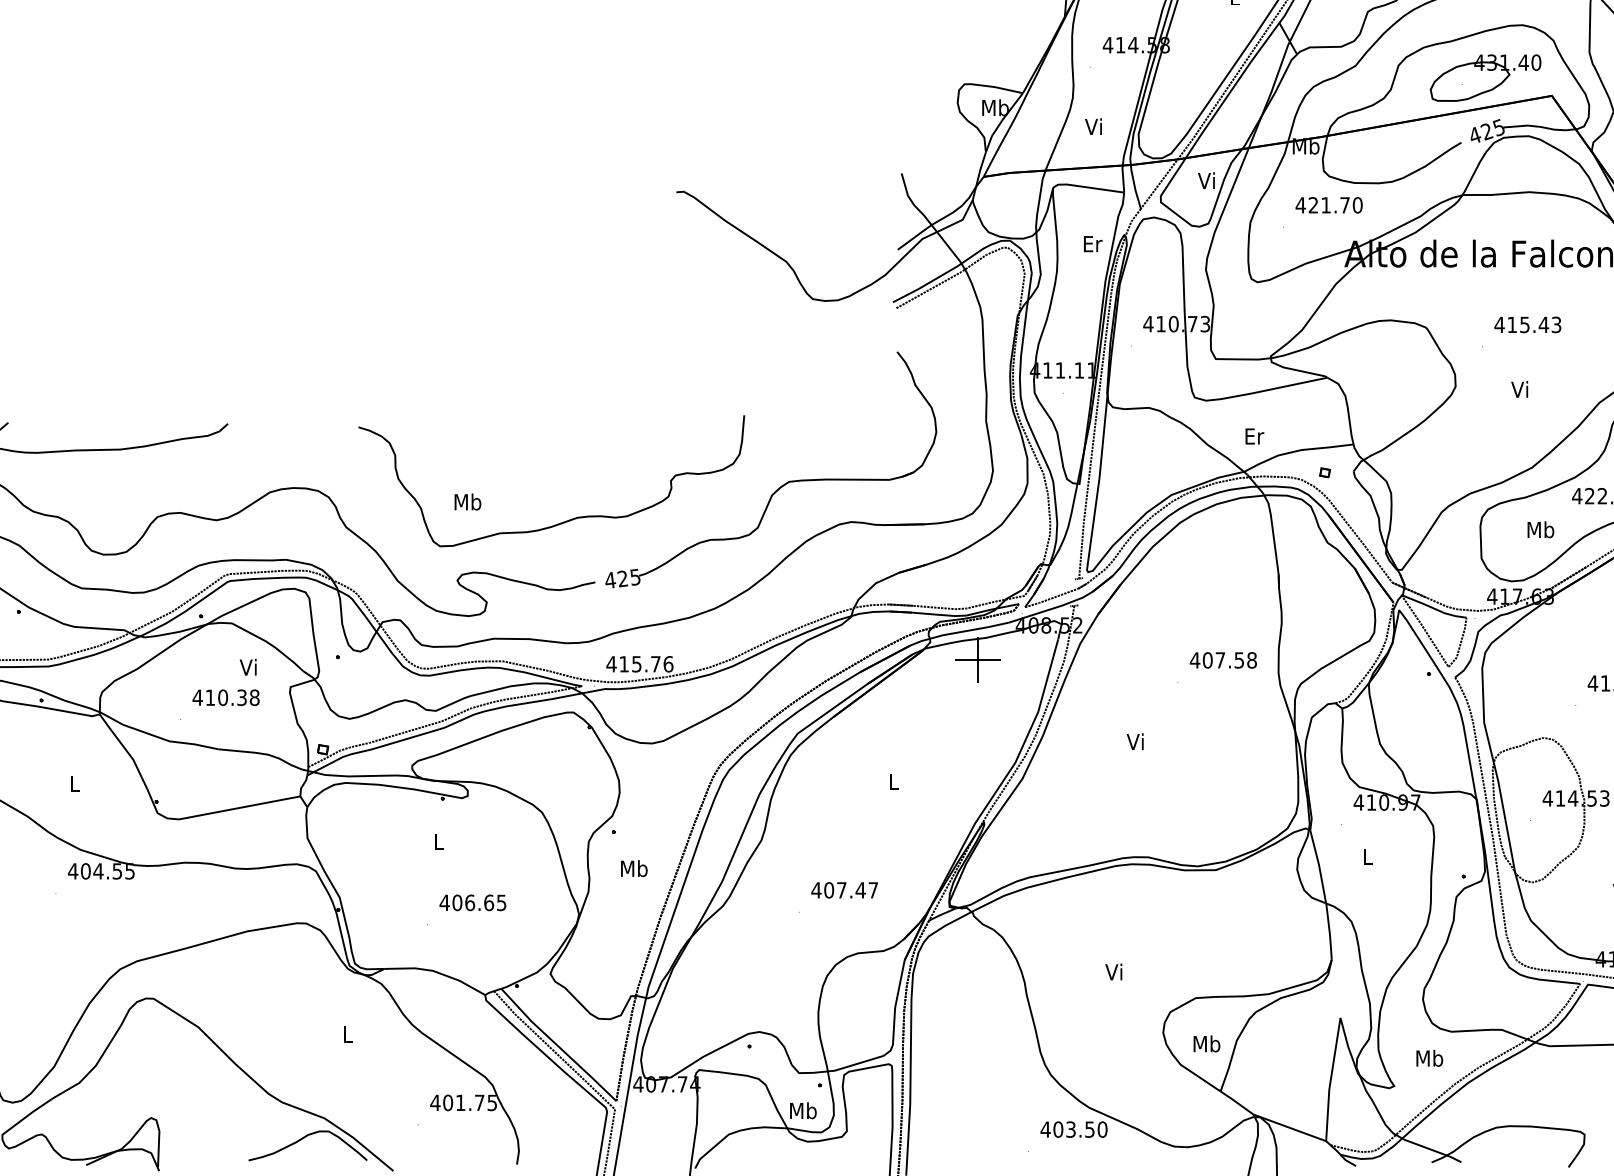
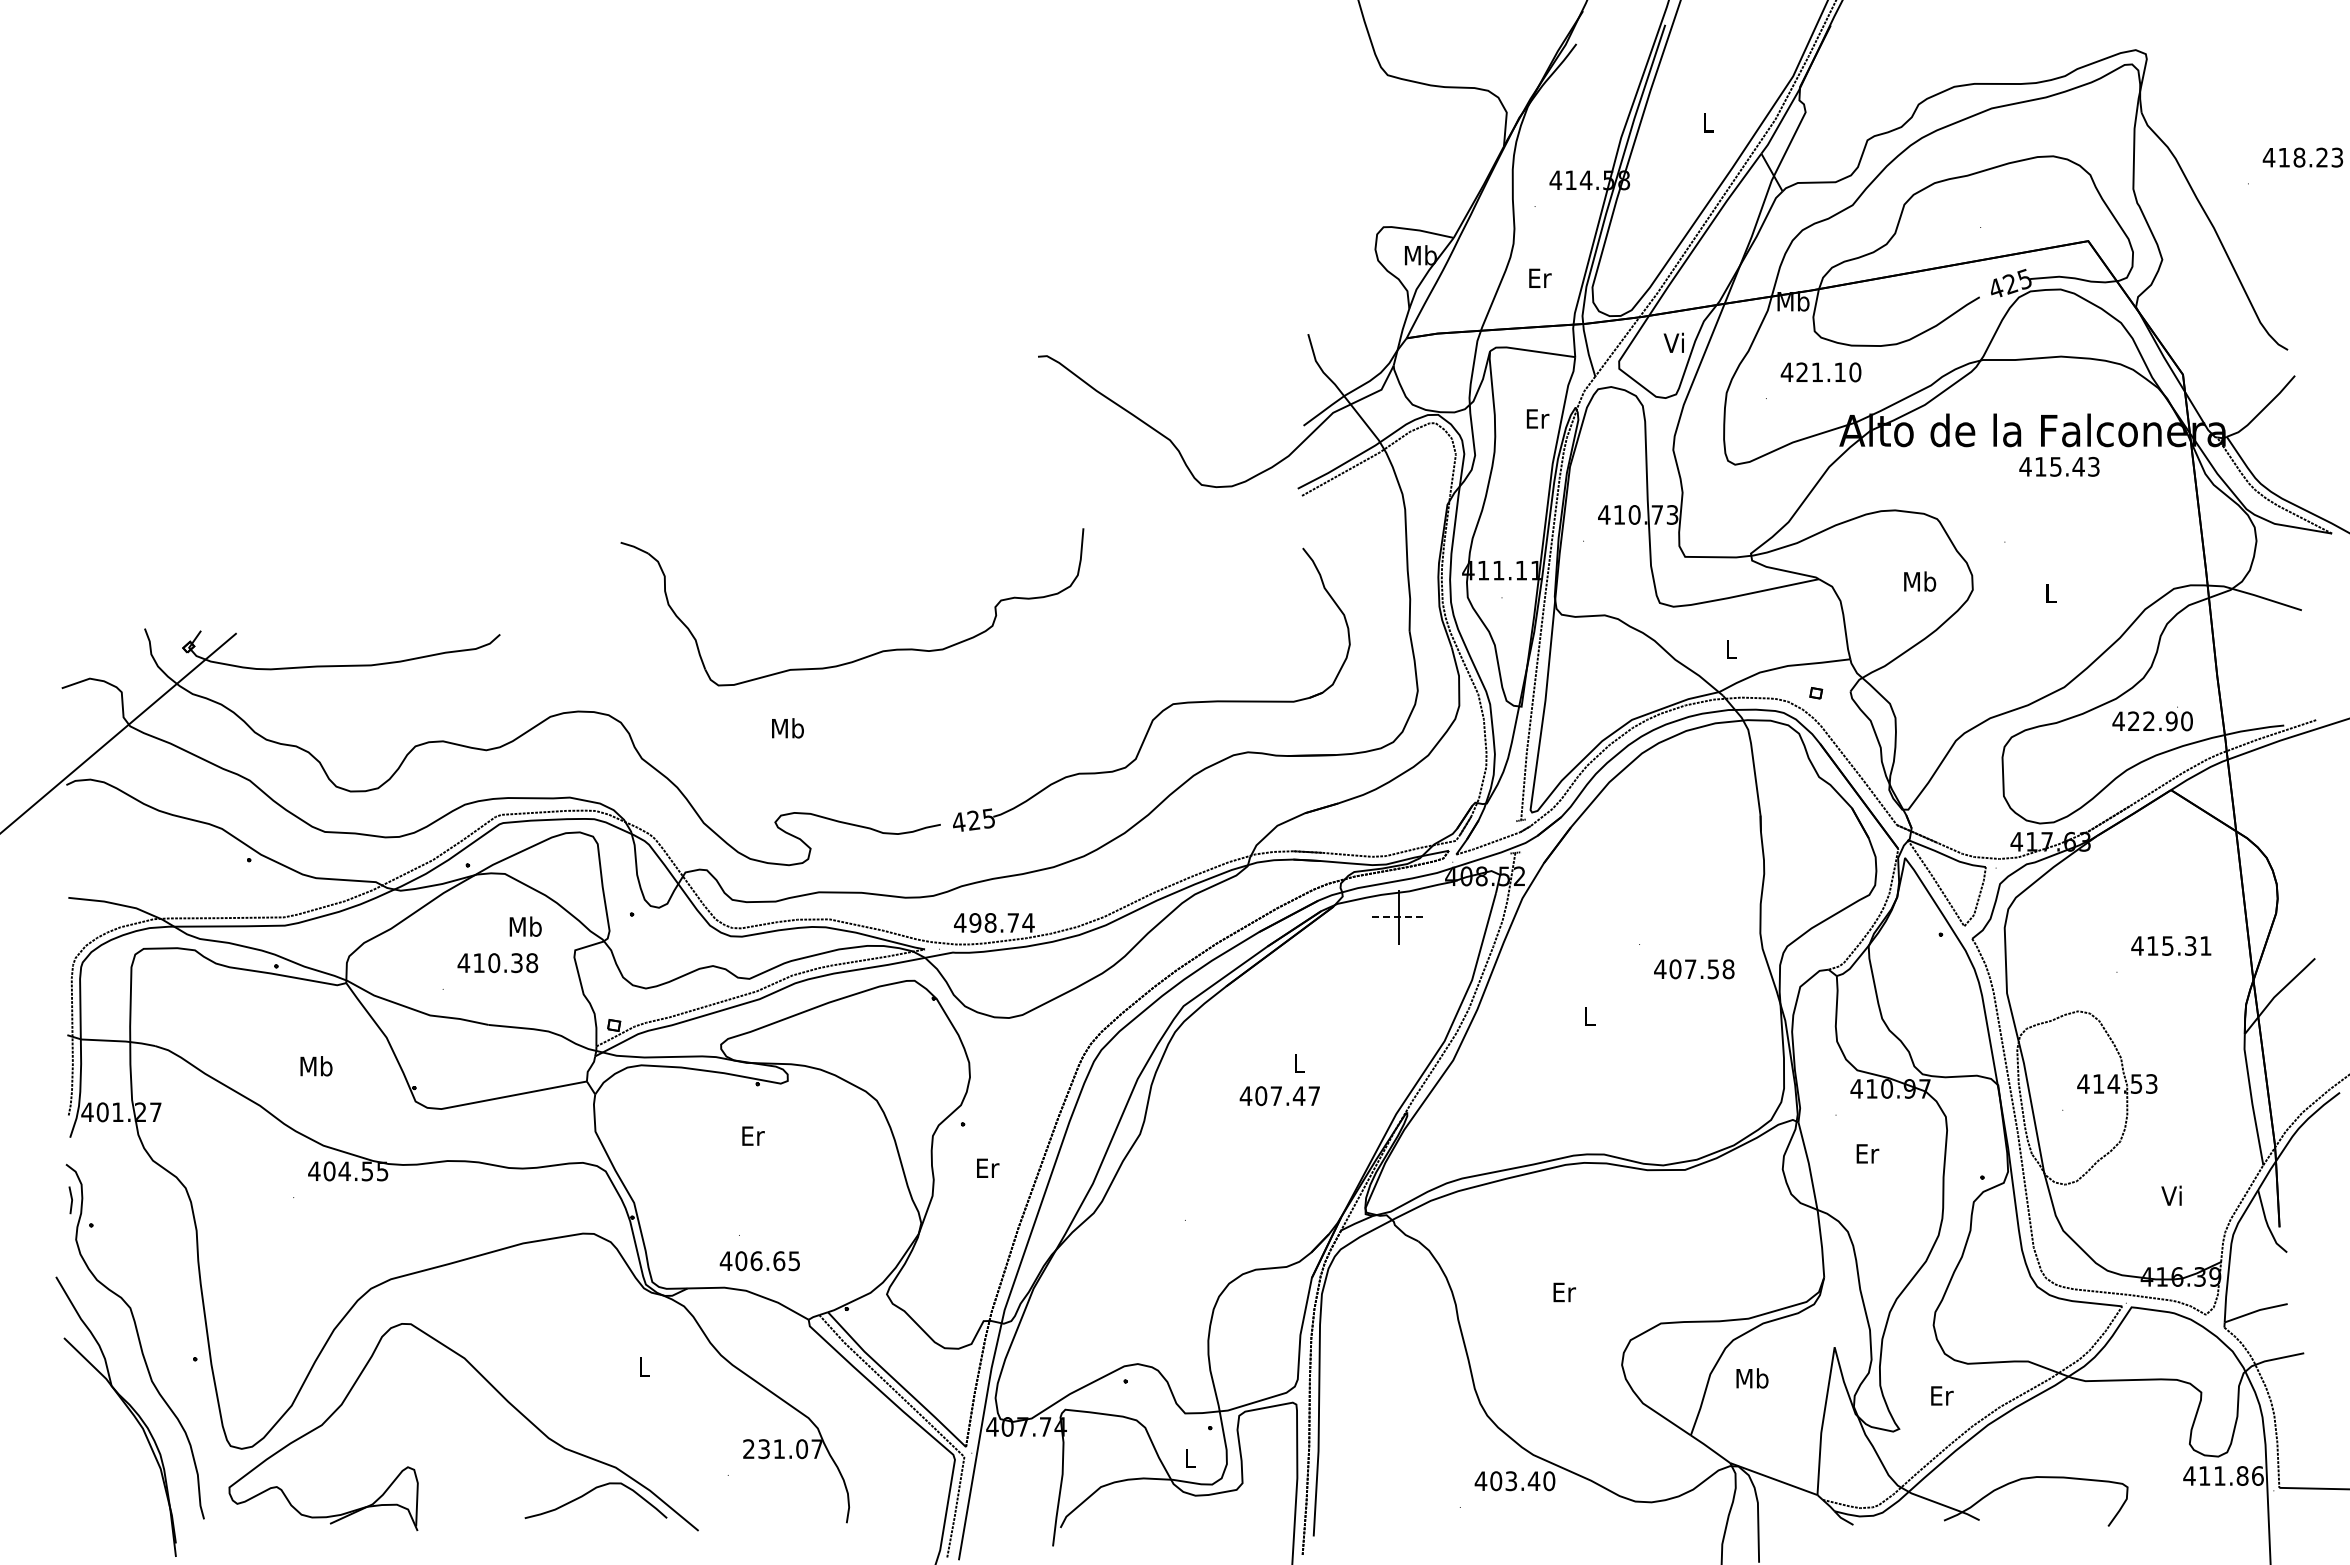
part: (1485, 77) -> (2008, 219), removed
text: (1094, 126) -> (1539, 277), Vi -> Er
text: (1344, 204) -> (1839, 371), 421.70 -> 421.10
text: (1527, 324) -> (2059, 466), moved
text: (1519, 389) -> (2049, 593), Vi -> L
text: (1254, 436) -> (1731, 649), Er -> L
part: (564, 521) -> (867, 655), moved
text: (1541, 529) -> (1920, 581), moved
line: (977, 659) -> (1399, 917), solid -> dashed
text: (1223, 660) -> (1694, 969), moved
text: (645, 663) -> (1001, 922), 415.76 -> 498.74
text: (249, 667) -> (525, 926), Vi -> Mb
text: (1135, 741) -> (1588, 1015), Vi -> L
text: (74, 783) -> (316, 1066), L -> Mb
text: (439, 841) -> (753, 1135), L -> Er
text: (1367, 856) -> (1867, 1153), L -> Er
text: (634, 868) -> (987, 1167), Mb -> Er
text: (844, 890) -> (1279, 1096), moved
text: (472, 903) -> (759, 1261), moved
text: (1115, 972) -> (1564, 1292), Vi -> Er
text: (1206, 1044) -> (1752, 1378), moved
text: (1429, 1058) -> (1941, 1395), Mb -> Er
text: (463, 1103) -> (782, 1449), 401.75 -> 231.07
text: (803, 1110) -> (1190, 1458), Mb -> L
text: (1089, 1129) -> (1533, 1481), 403.50 -> 403.40

